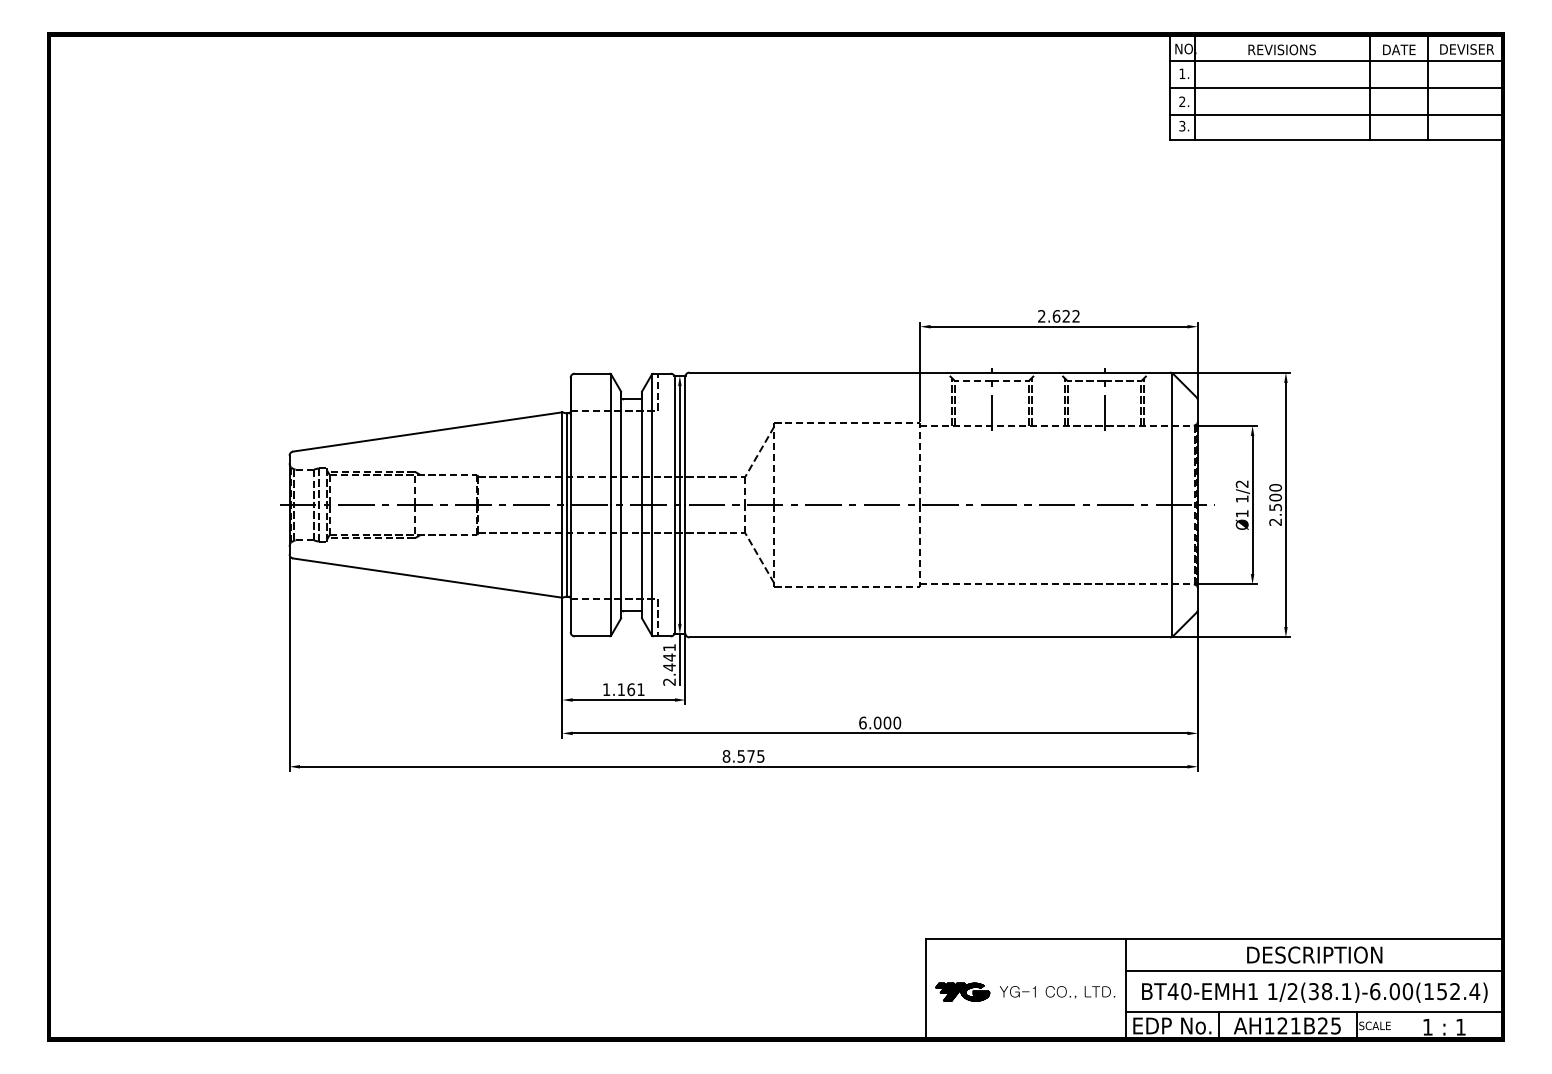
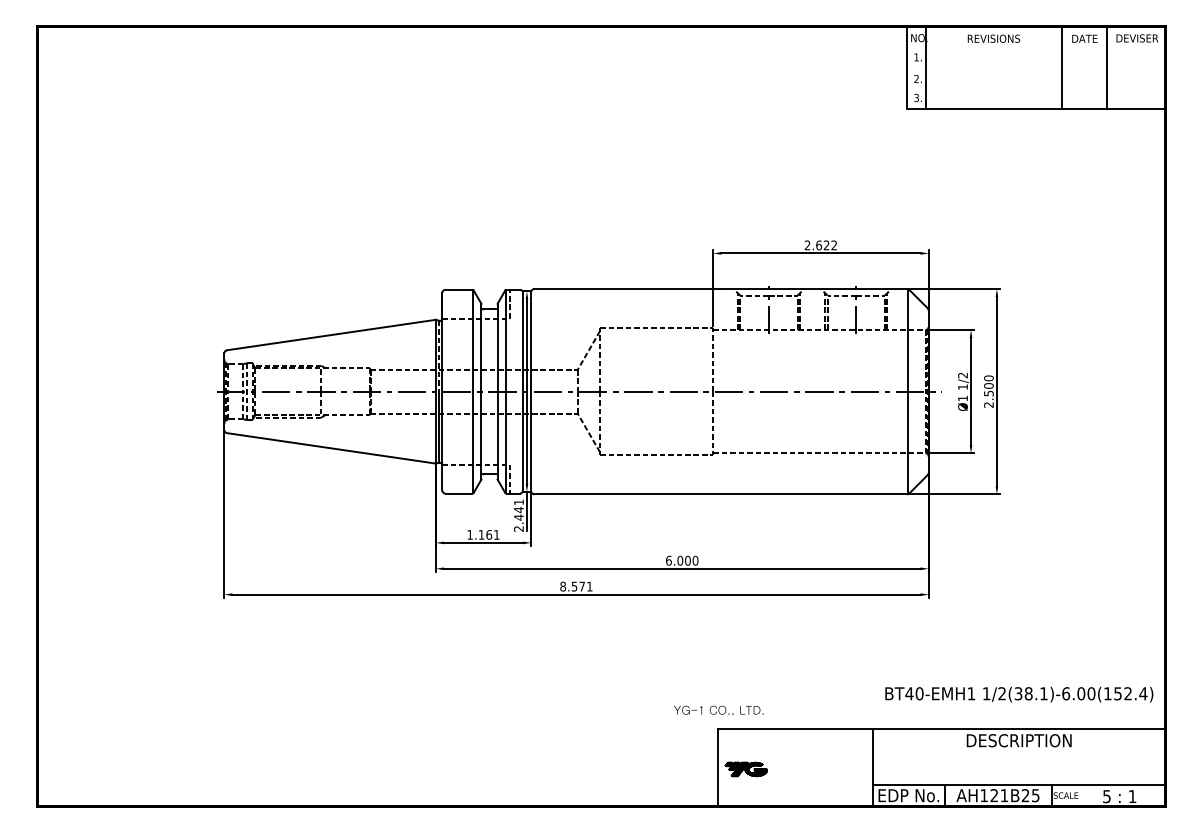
line: (1336, 61) -> (1036, 47), removed
line: (1336, 87) -> (1036, 67), removed
line: (1336, 114) -> (1036, 88), removed
line: (566, 459) -> (439, 356), solid -> dashed
text: (760, 756) -> (589, 586), 8.575 -> 8.571
line: (1314, 970) -> (1019, 752), removed
text: (1057, 992) -> (718, 710), moved
text: (1314, 992) -> (1019, 694), moved
text: (1427, 1027) -> (1106, 796), 1 -> 5

